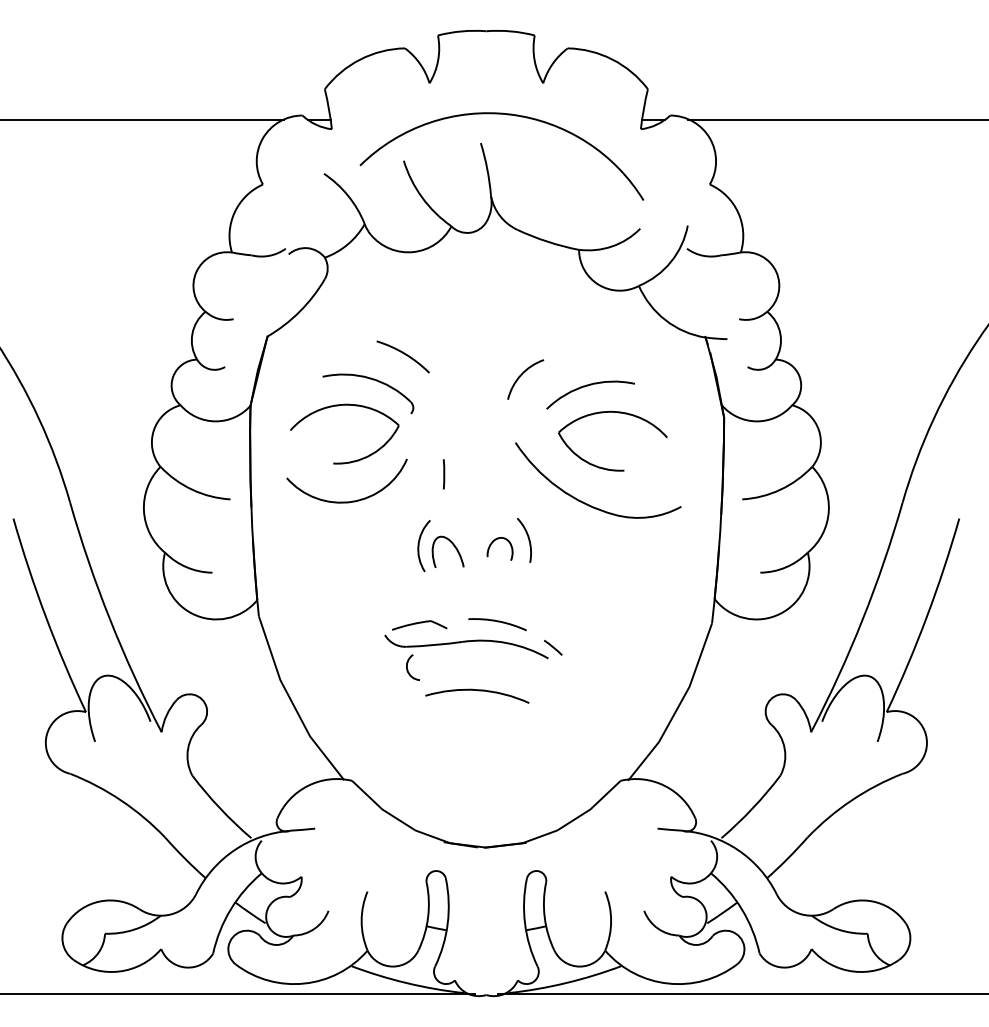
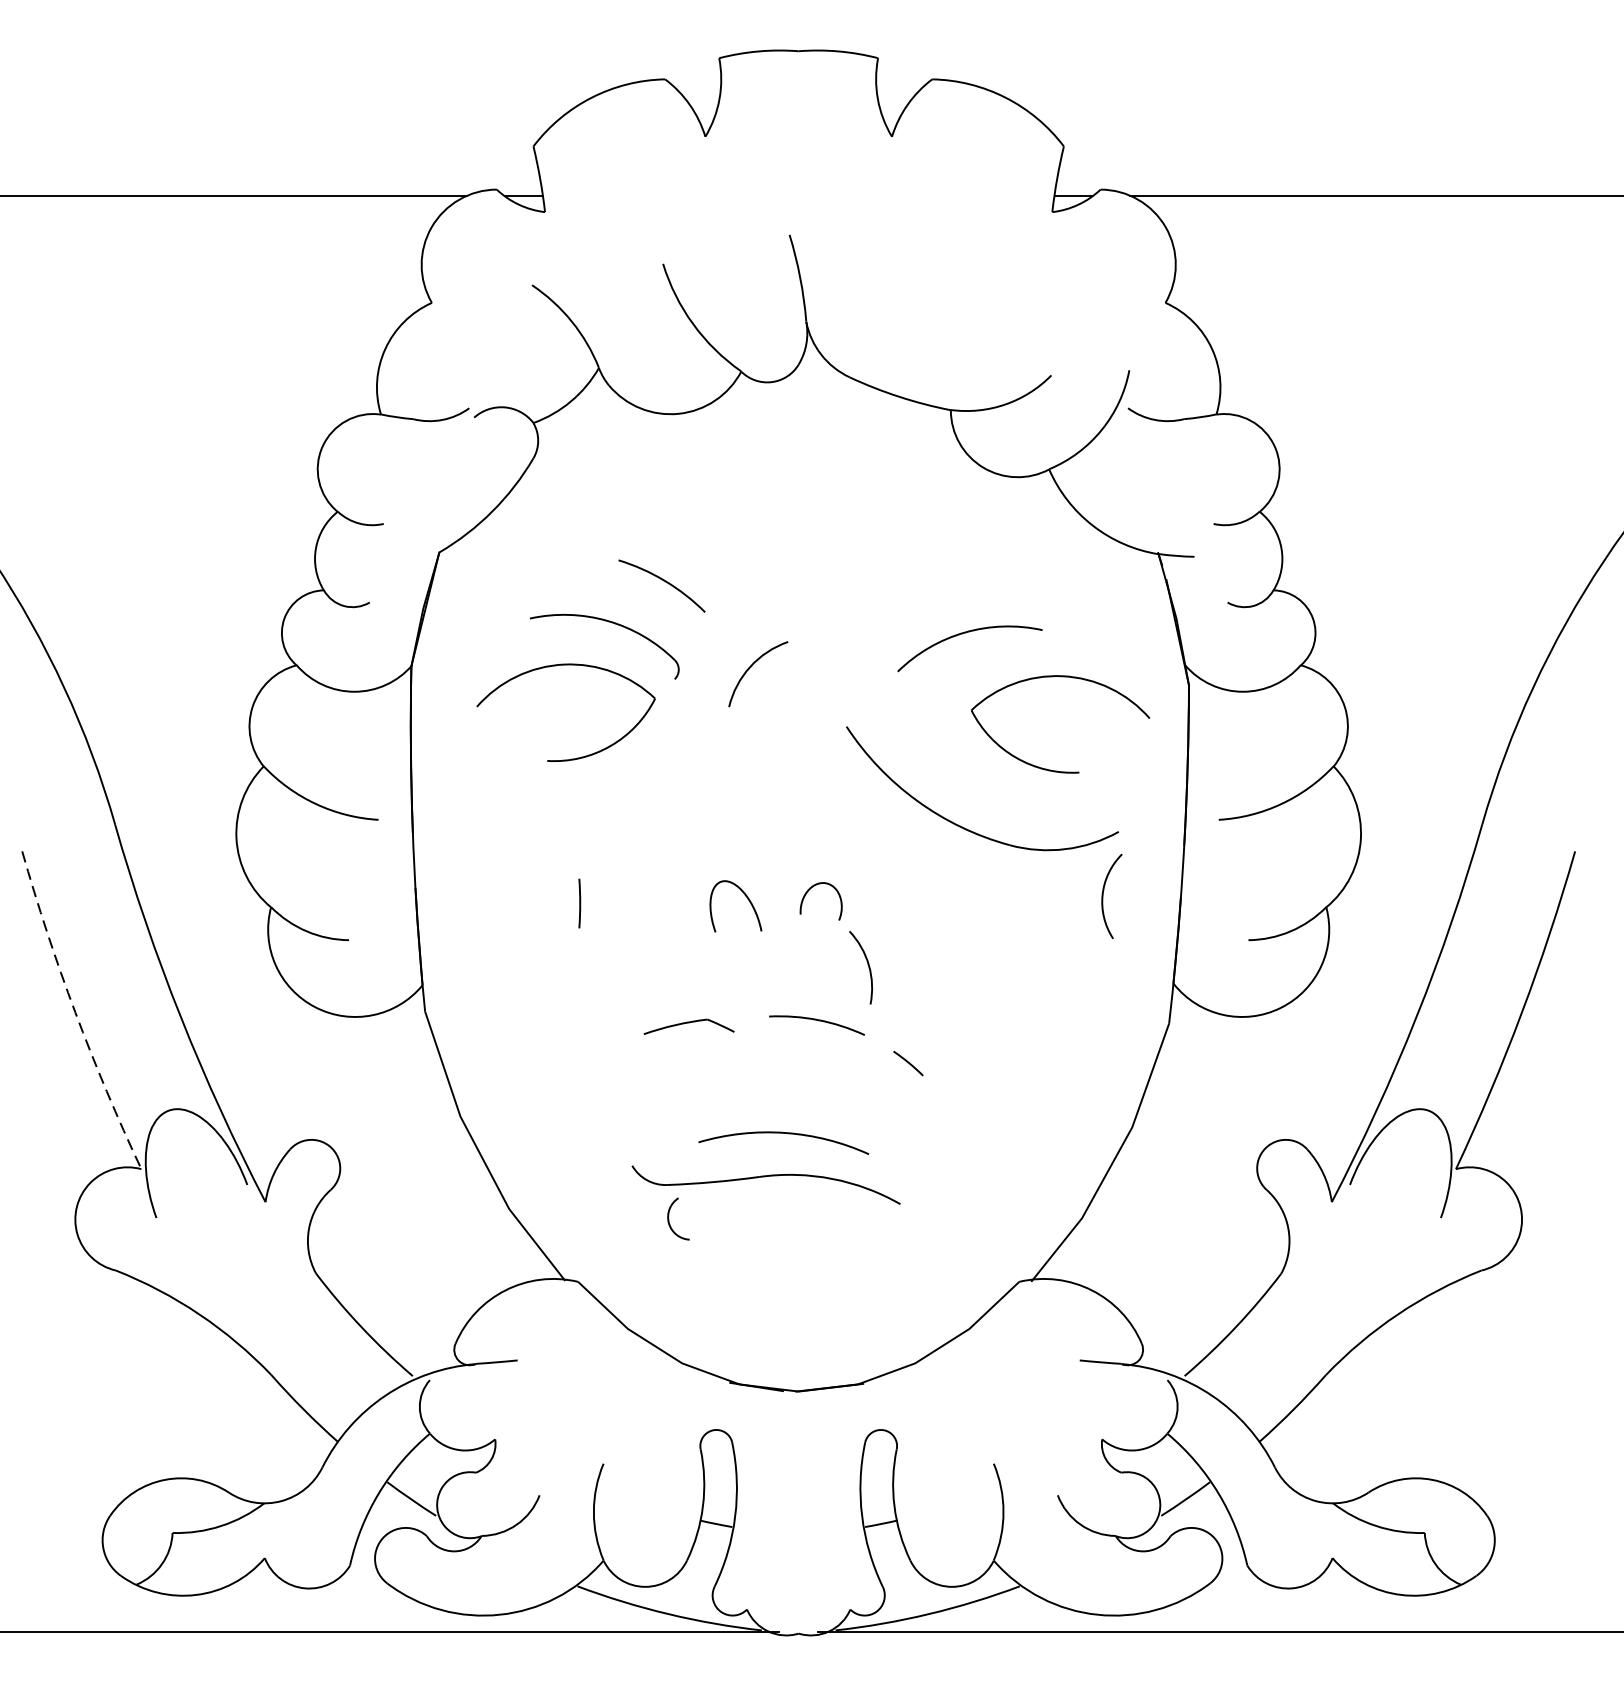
arc: (507, 115) -> (833, 189), removed
arc: (522, 375) -> (752, 667), moved
part: (618, 413) -> (1069, 678), moved
line: (444, 474) -> (580, 903), moved
arc: (352, 500) -> (578, 821), removed
arc: (528, 540) -> (867, 967), moved
arc: (419, 546) -> (1104, 897), moved
arc: (45, 616) -> (74, 1012), solid -> dashed
part: (466, 642) -> (766, 1177), moved

